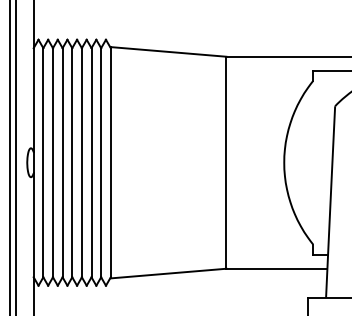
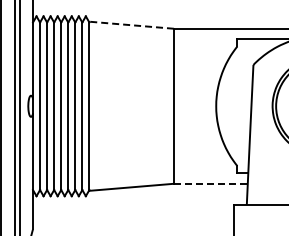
line: (168, 52) -> (131, 25), solid -> dashed
line: (276, 268) -> (210, 183), solid -> dashed

